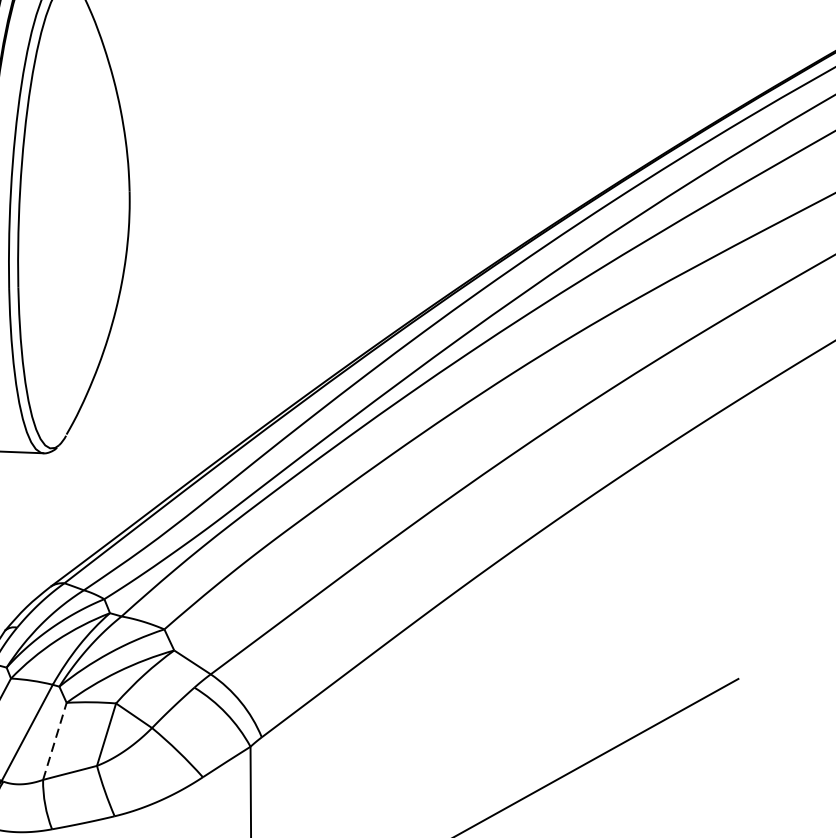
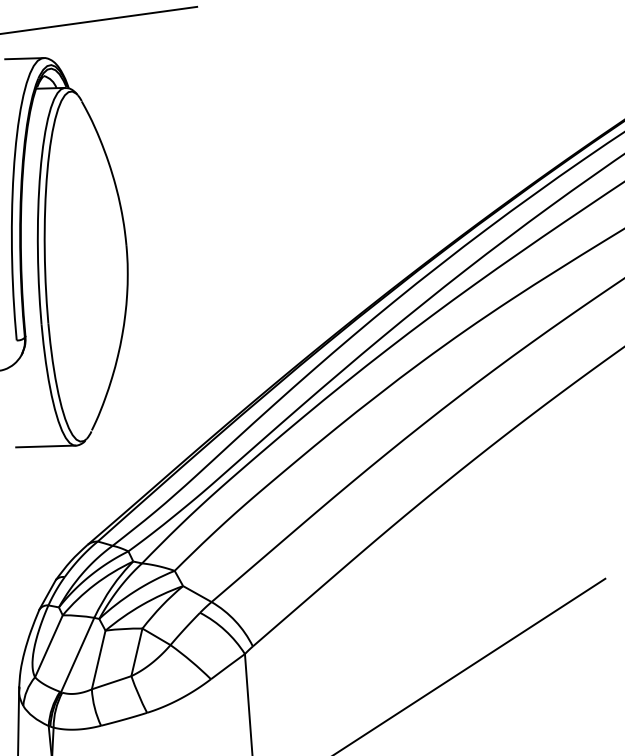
line: (54, 740) -> (98, 659), dashed -> solid

